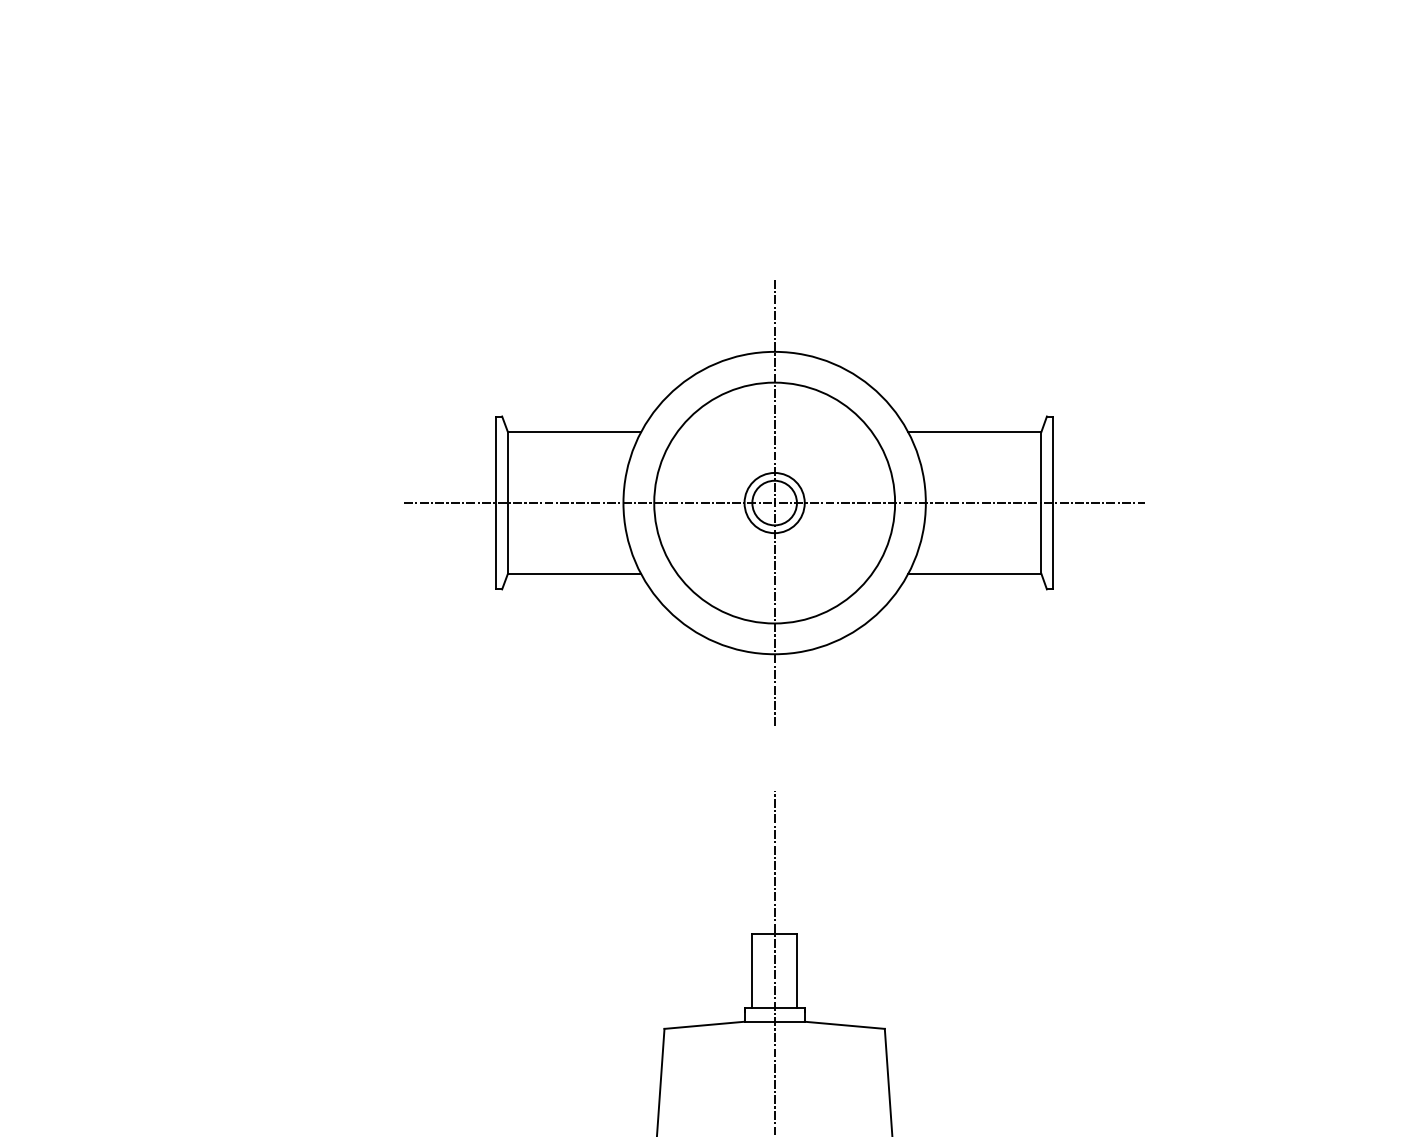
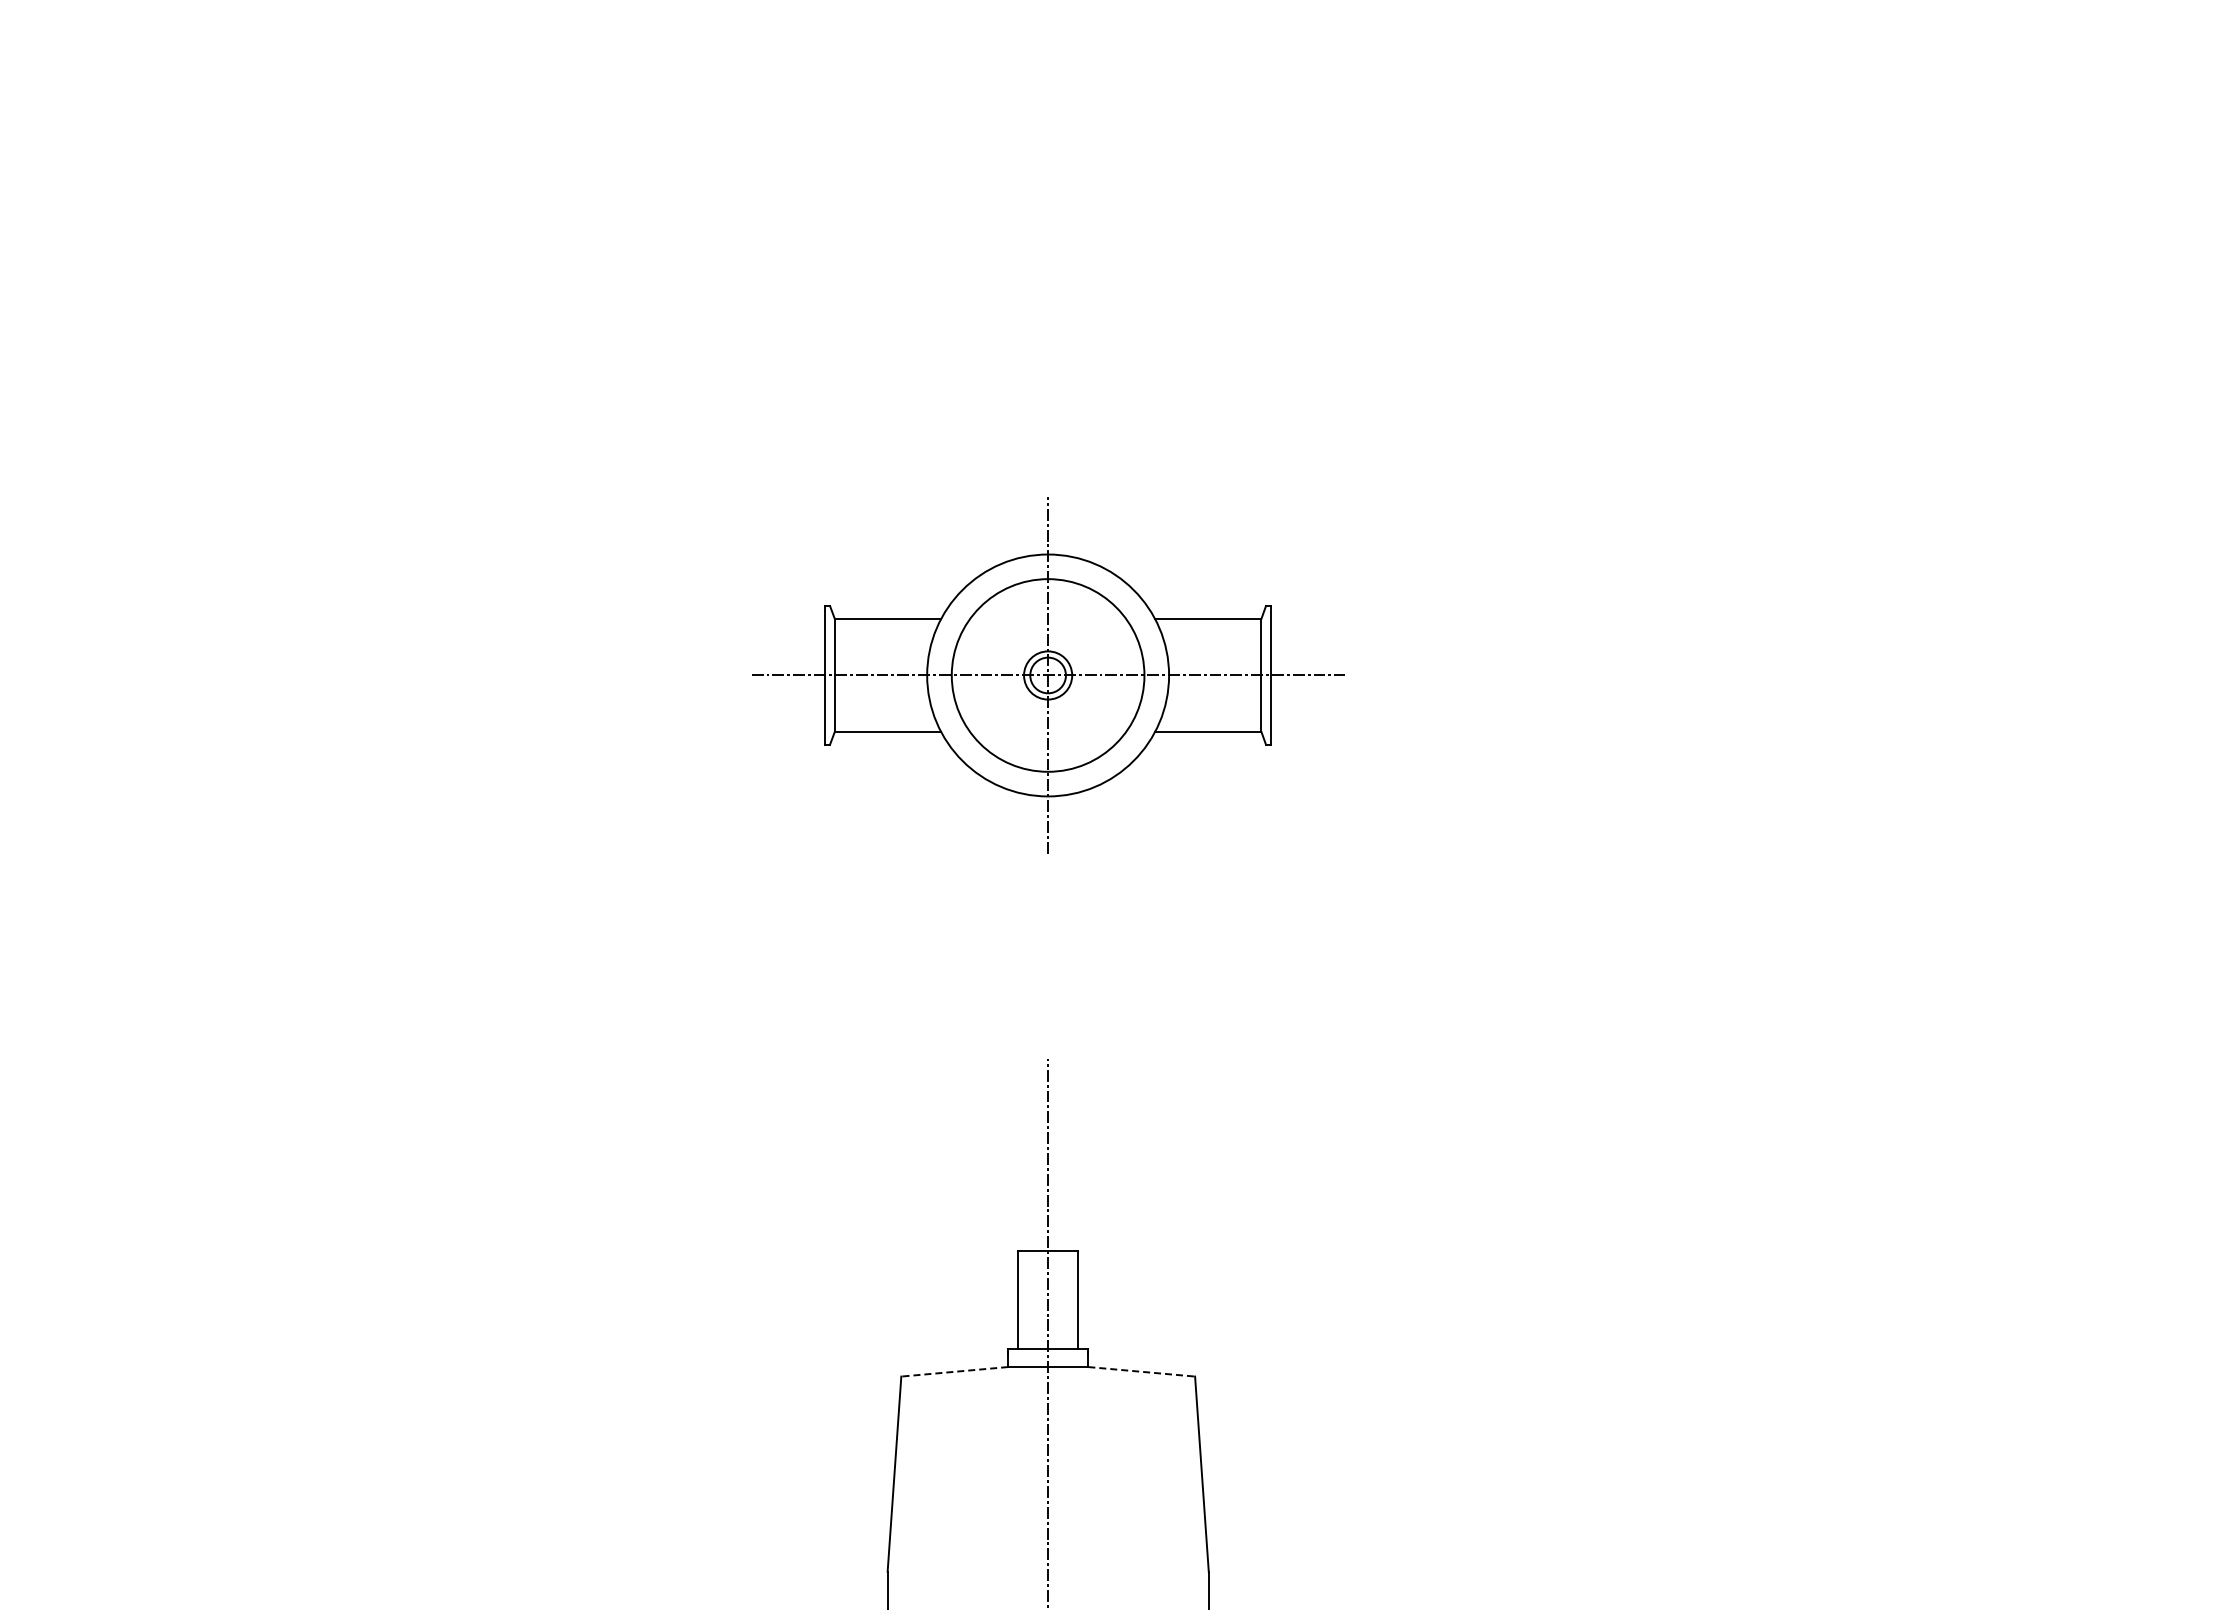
part: (774, 503) -> (1047, 675), size x0.6
line: (704, 1025) -> (954, 1371), solid -> dashed
line: (844, 1025) -> (1141, 1371), solid -> dashed

